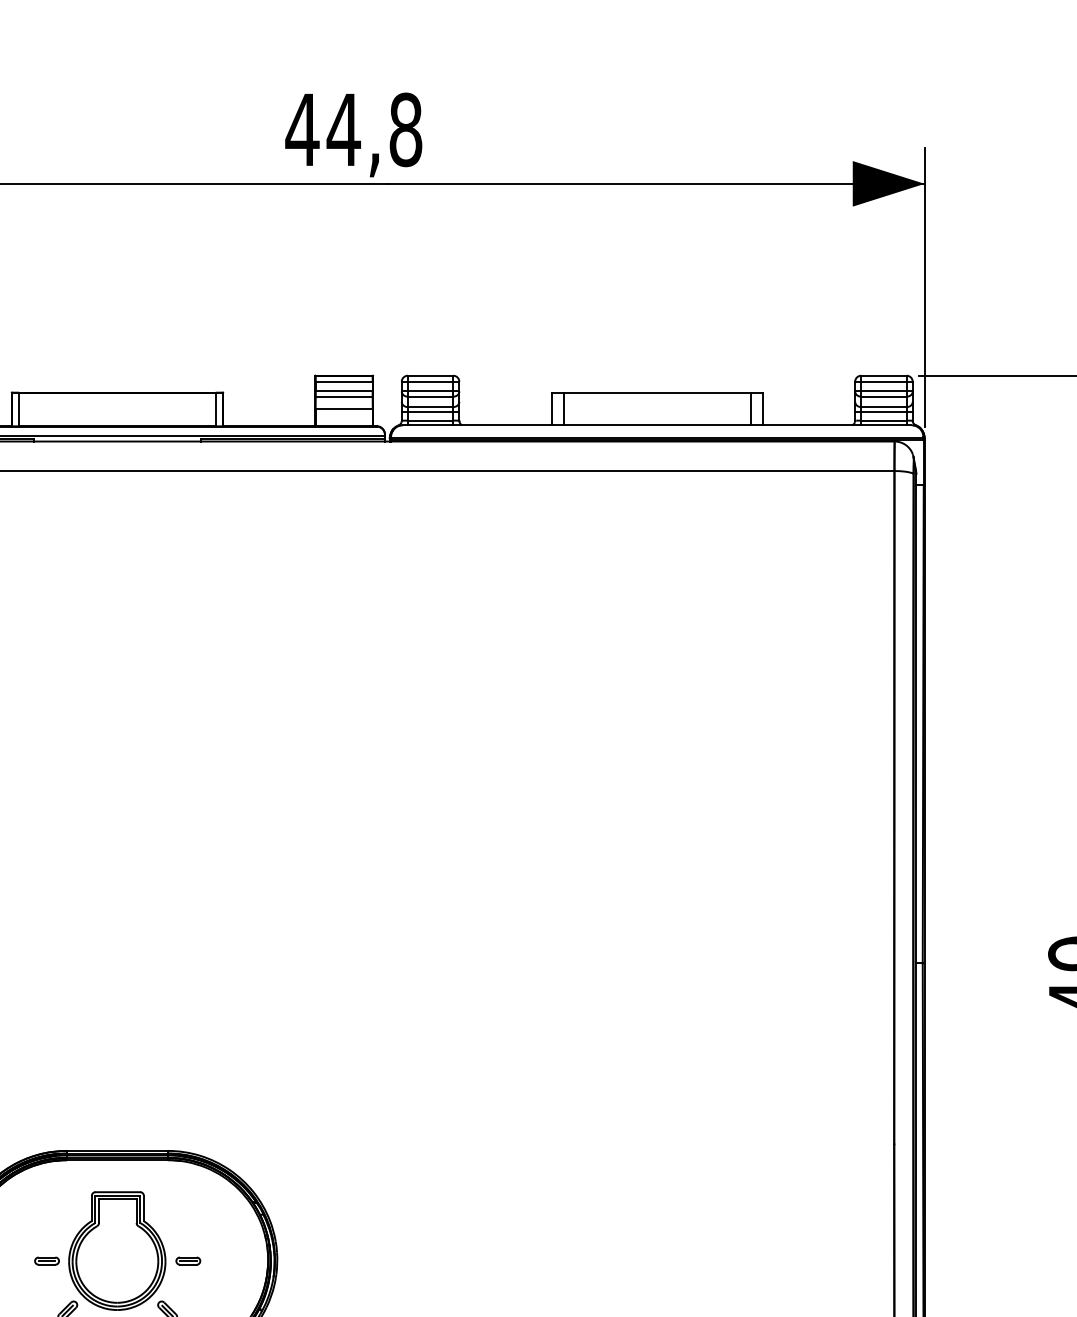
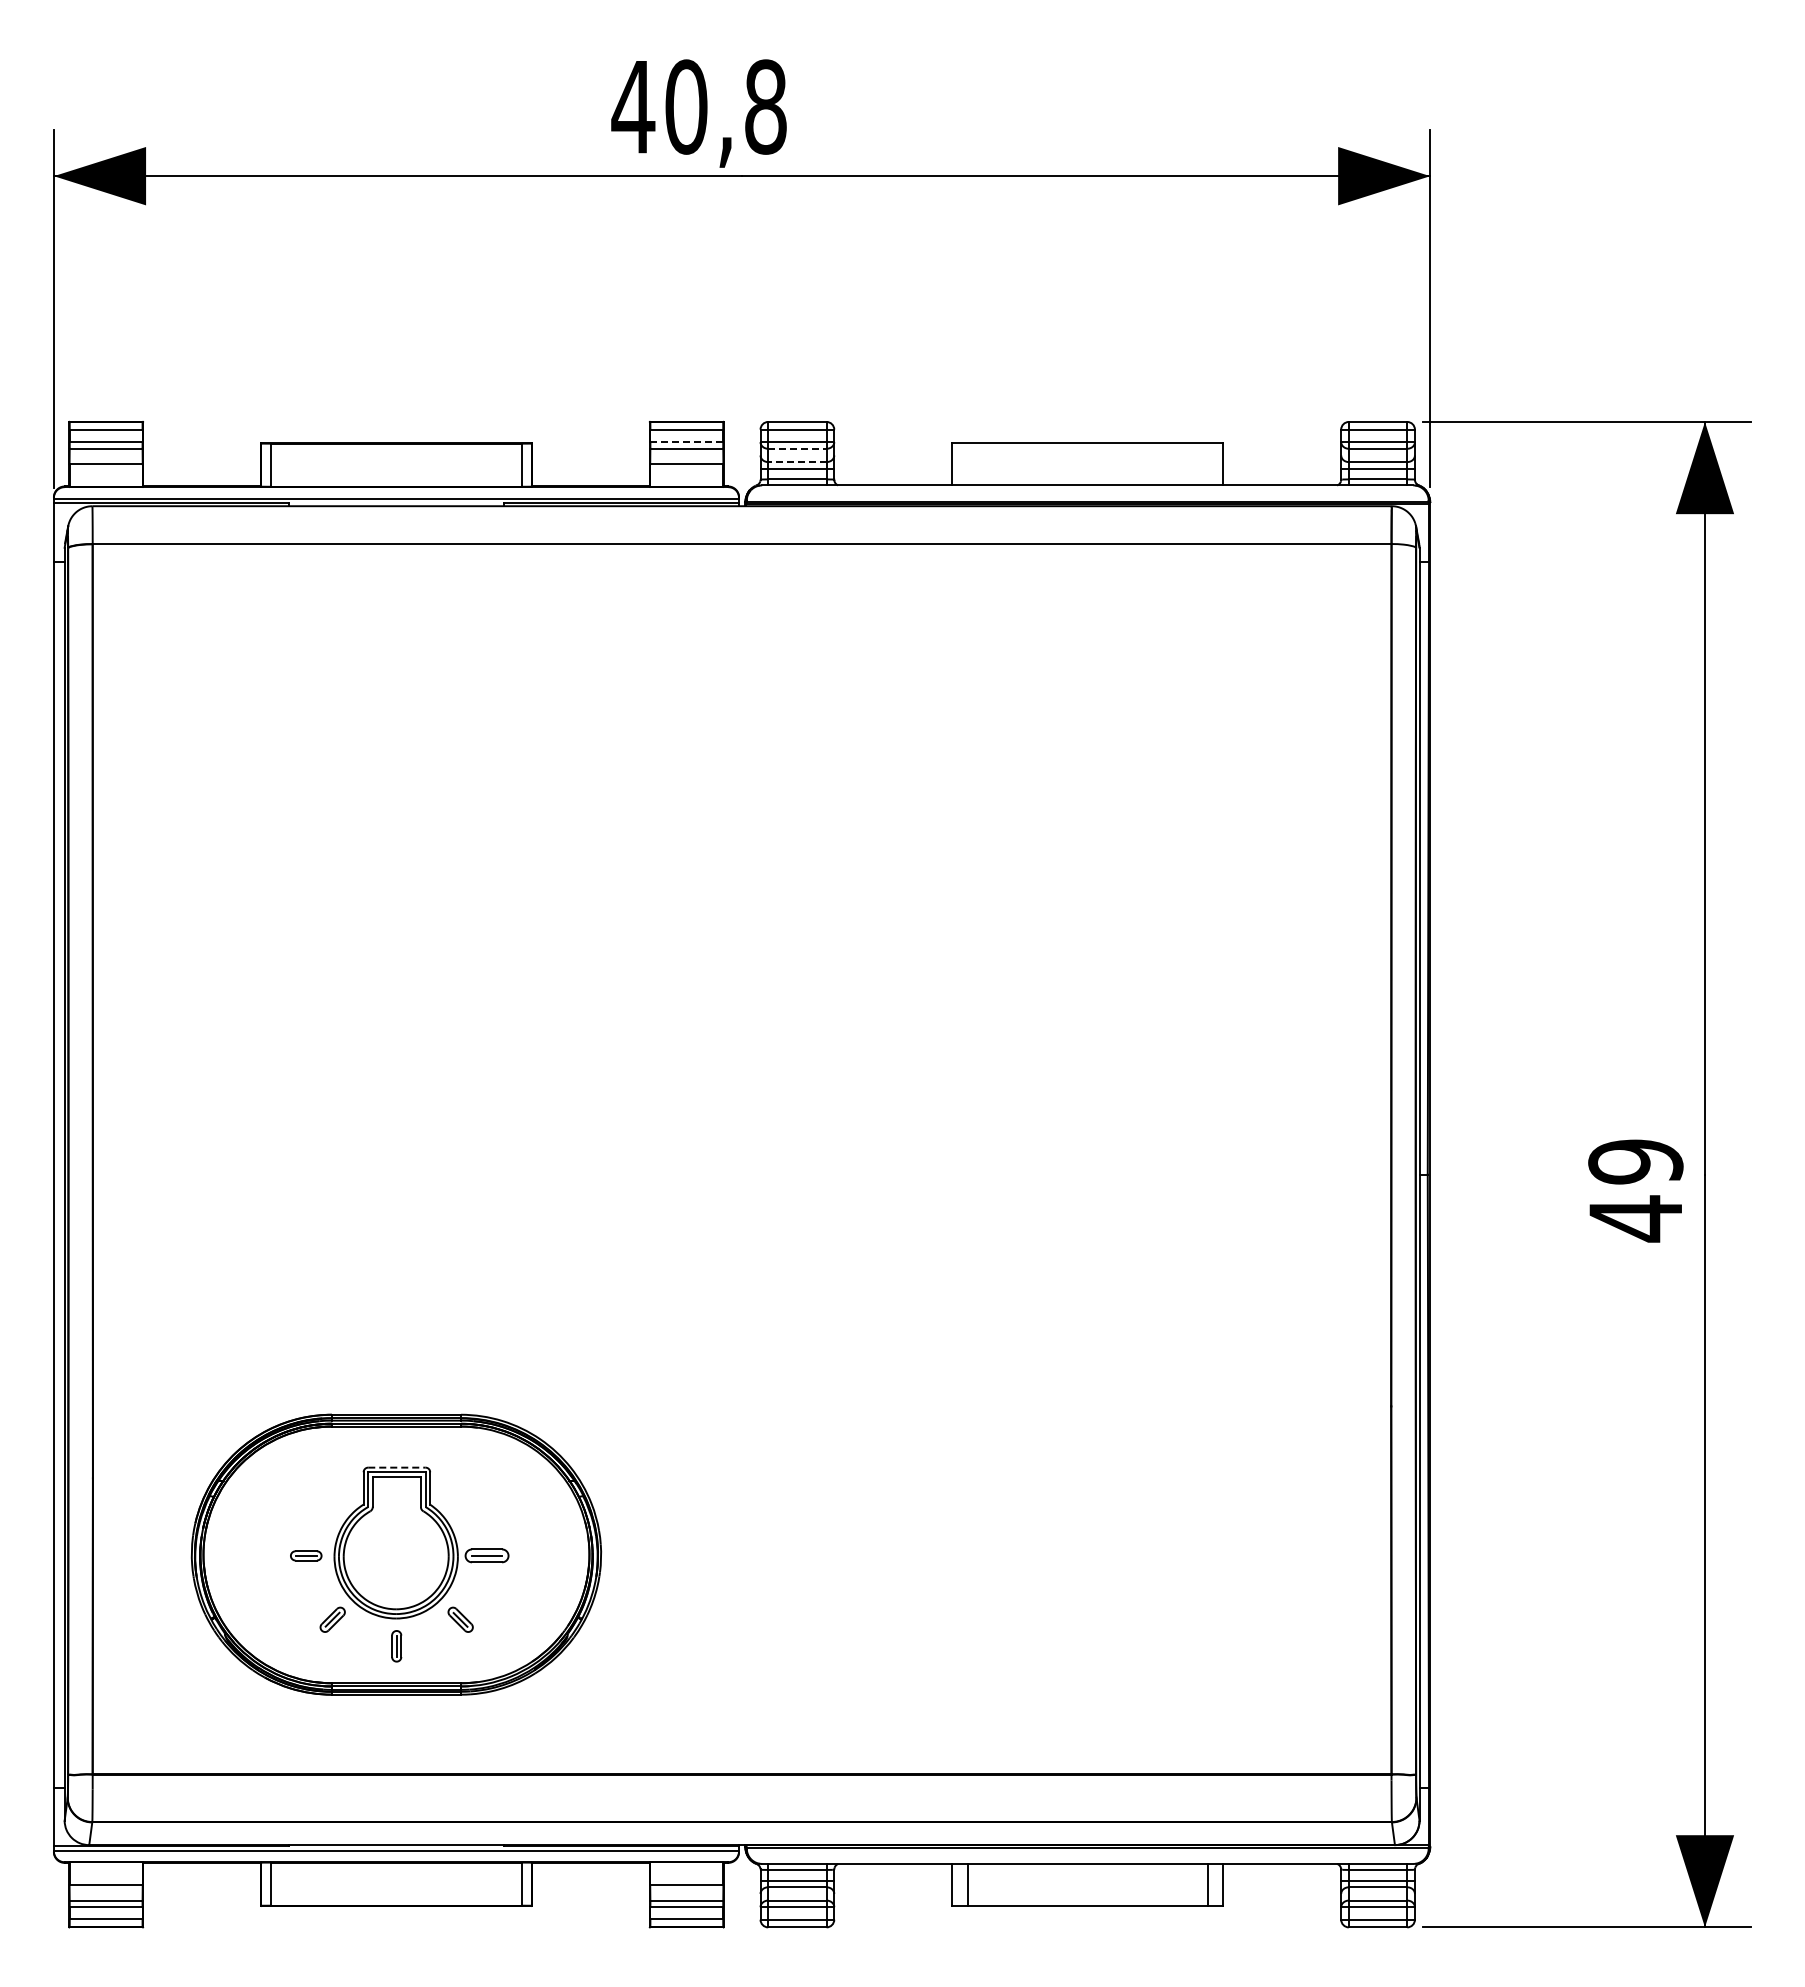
text: (343, 129) -> (686, 106), 44,8 -> 40,8
line: (344, 391) -> (687, 442), solid -> dashed
line: (430, 396) -> (797, 448), solid -> dashed
line: (429, 407) -> (796, 462), solid -> dashed
line: (563, 408) -> (967, 464), removed
line: (750, 408) -> (1207, 464), removed
line: (117, 1192) -> (396, 1467), solid -> dashed
part: (188, 1260) -> (487, 1555), size x1.4

